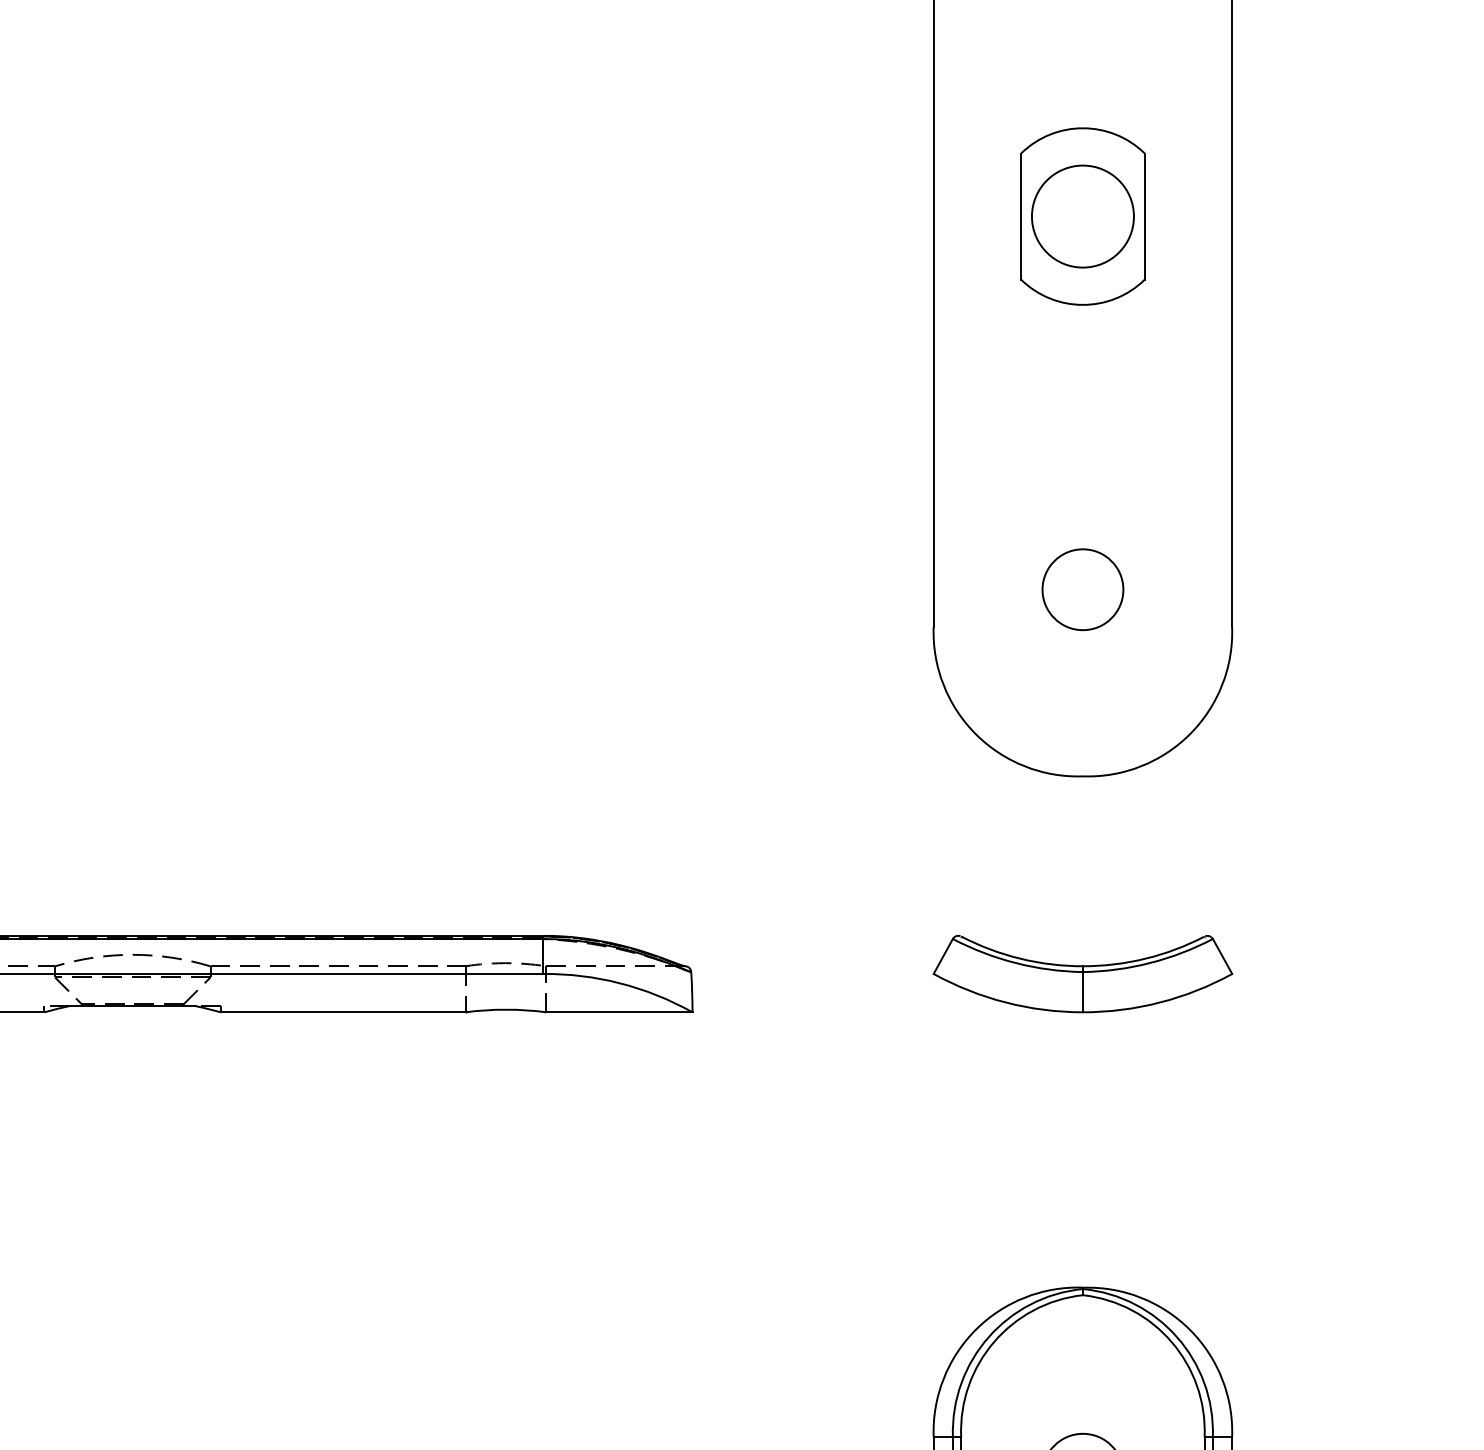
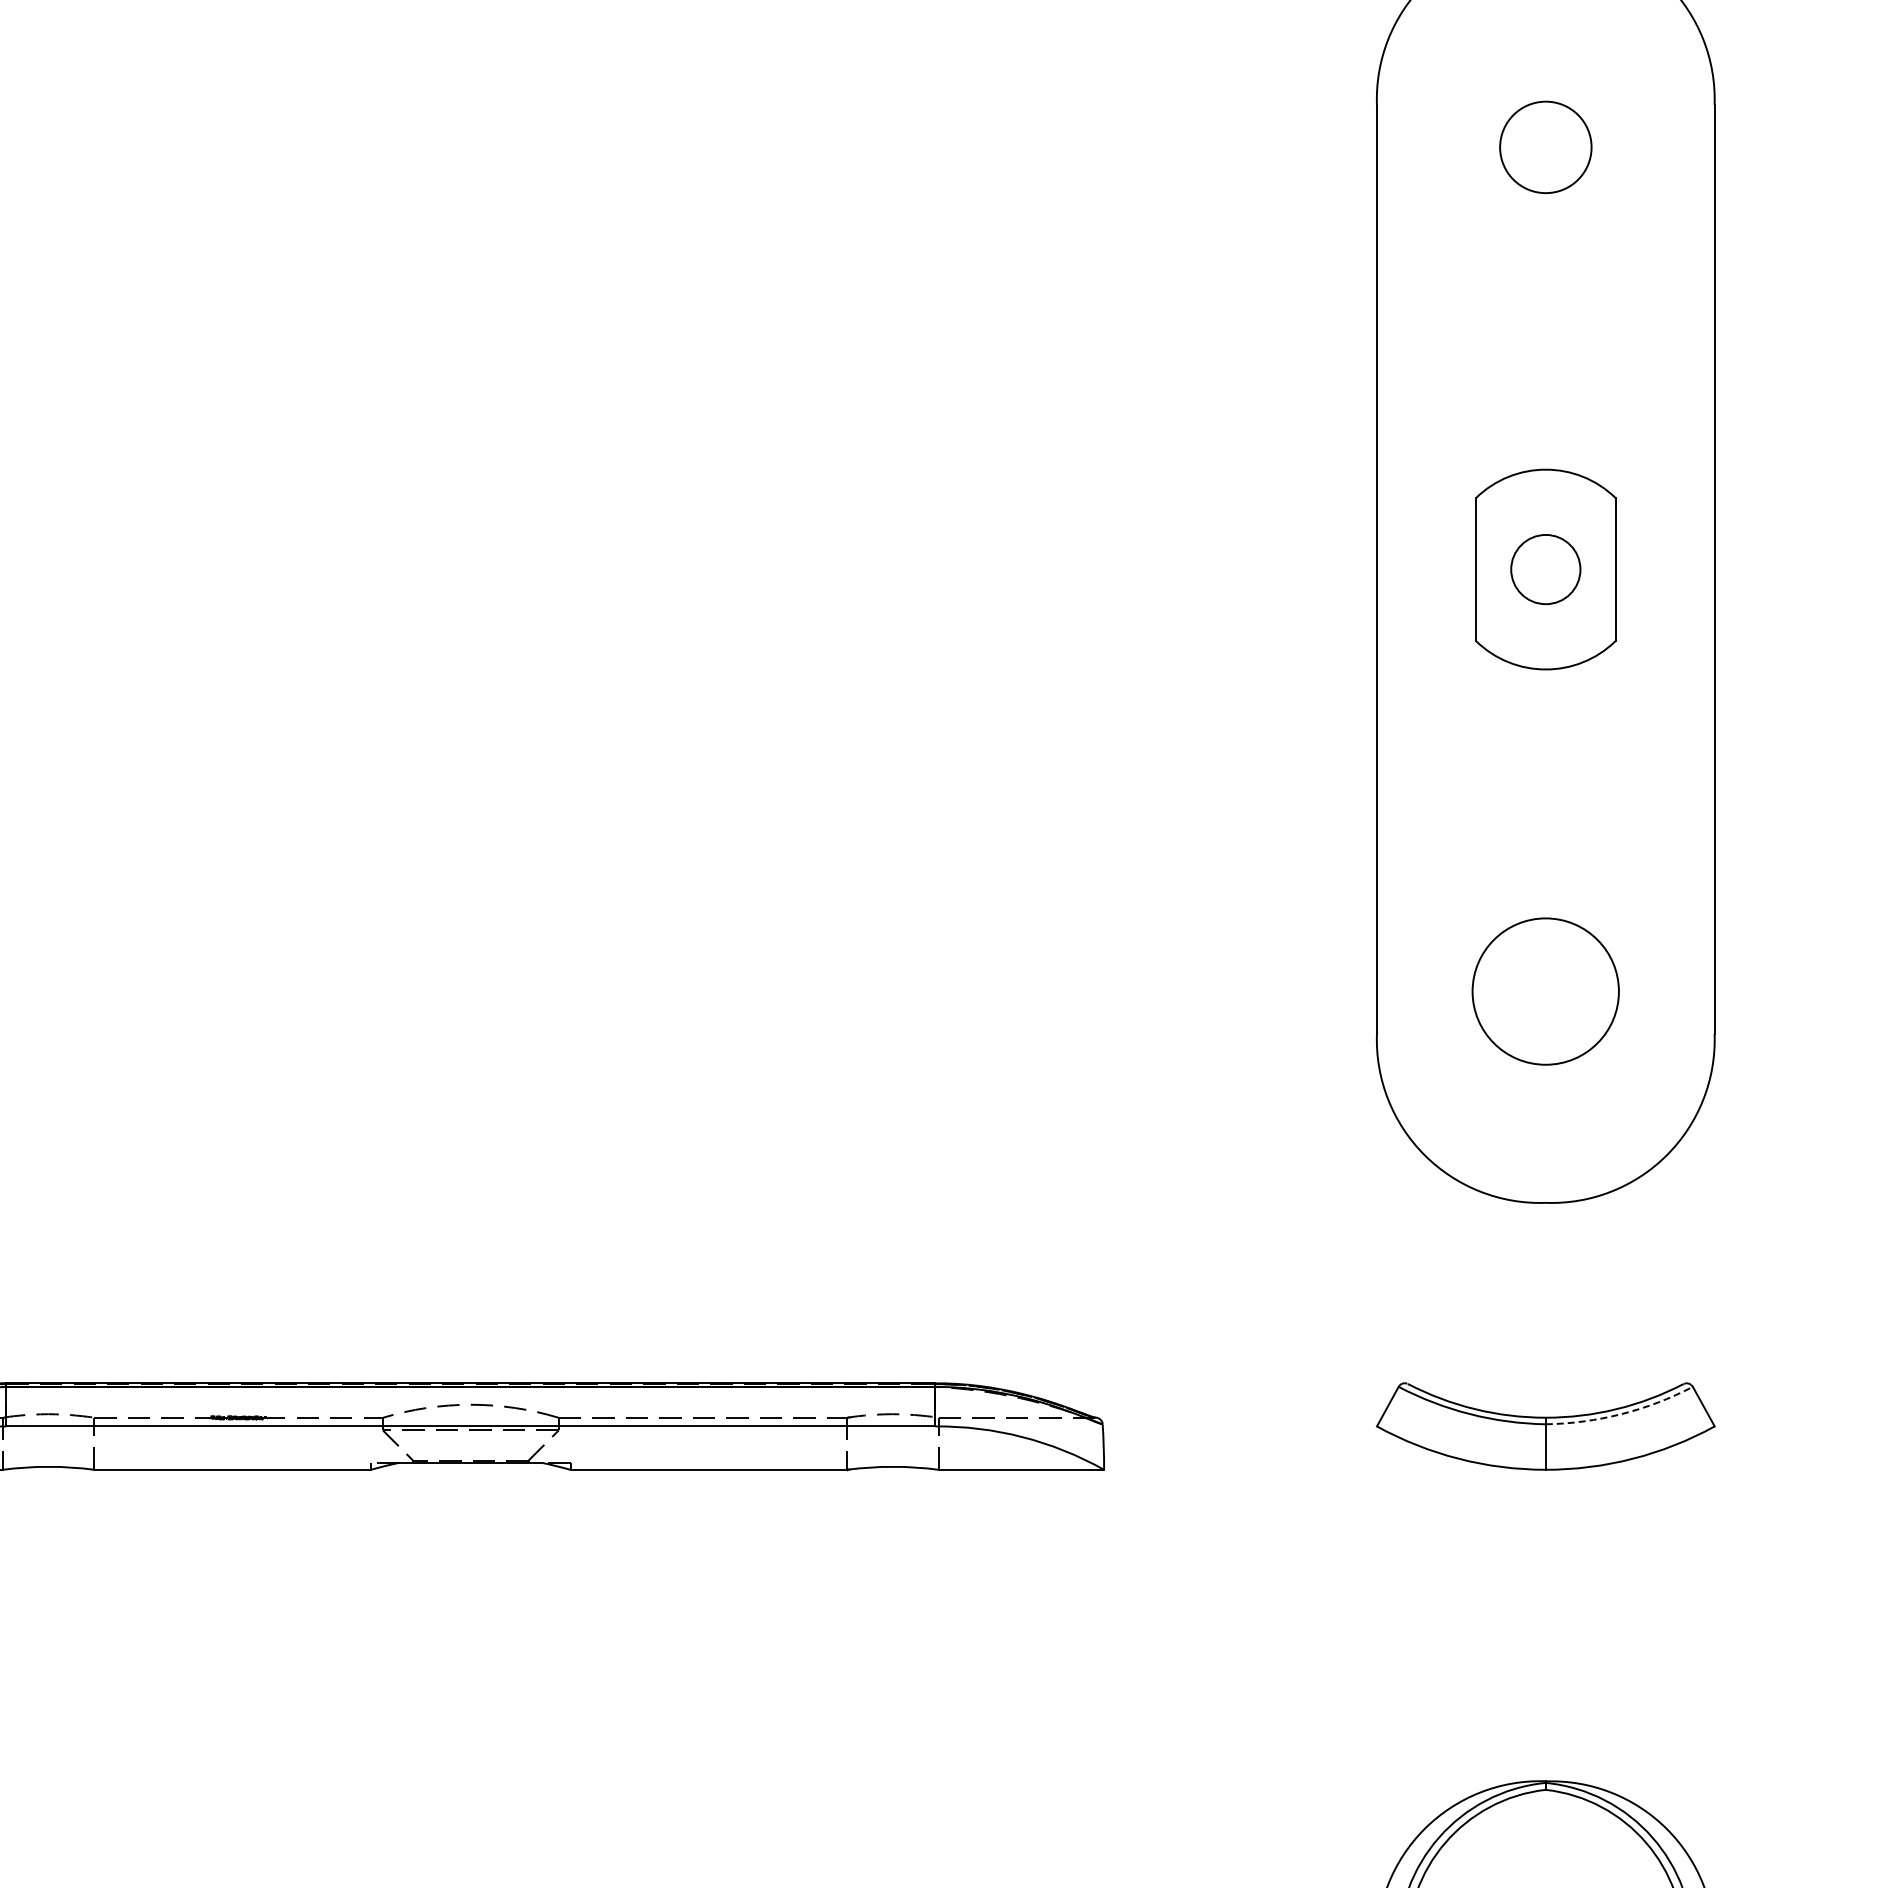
circle: (1082, 216) -> (1545, 569), size x0.6
circle: (1082, 589) -> (1545, 991), size x1.6
arc: (1149, 963) -> (1621, 1414), solid -> dashed

